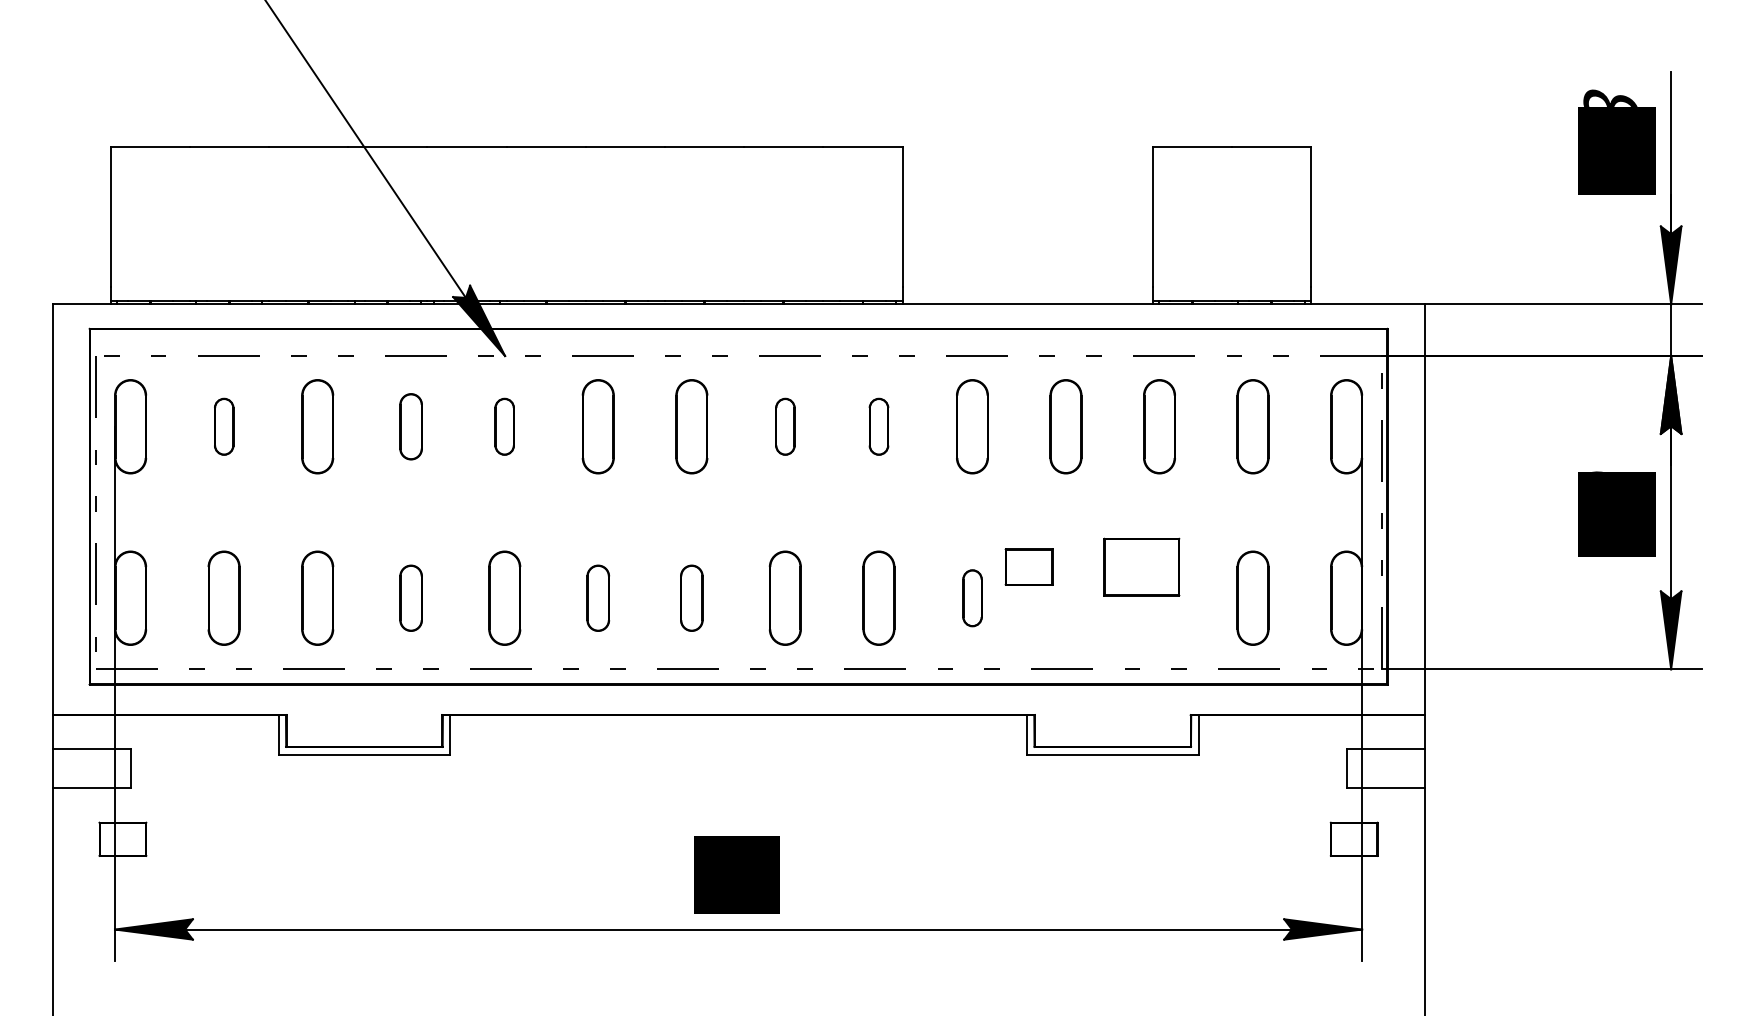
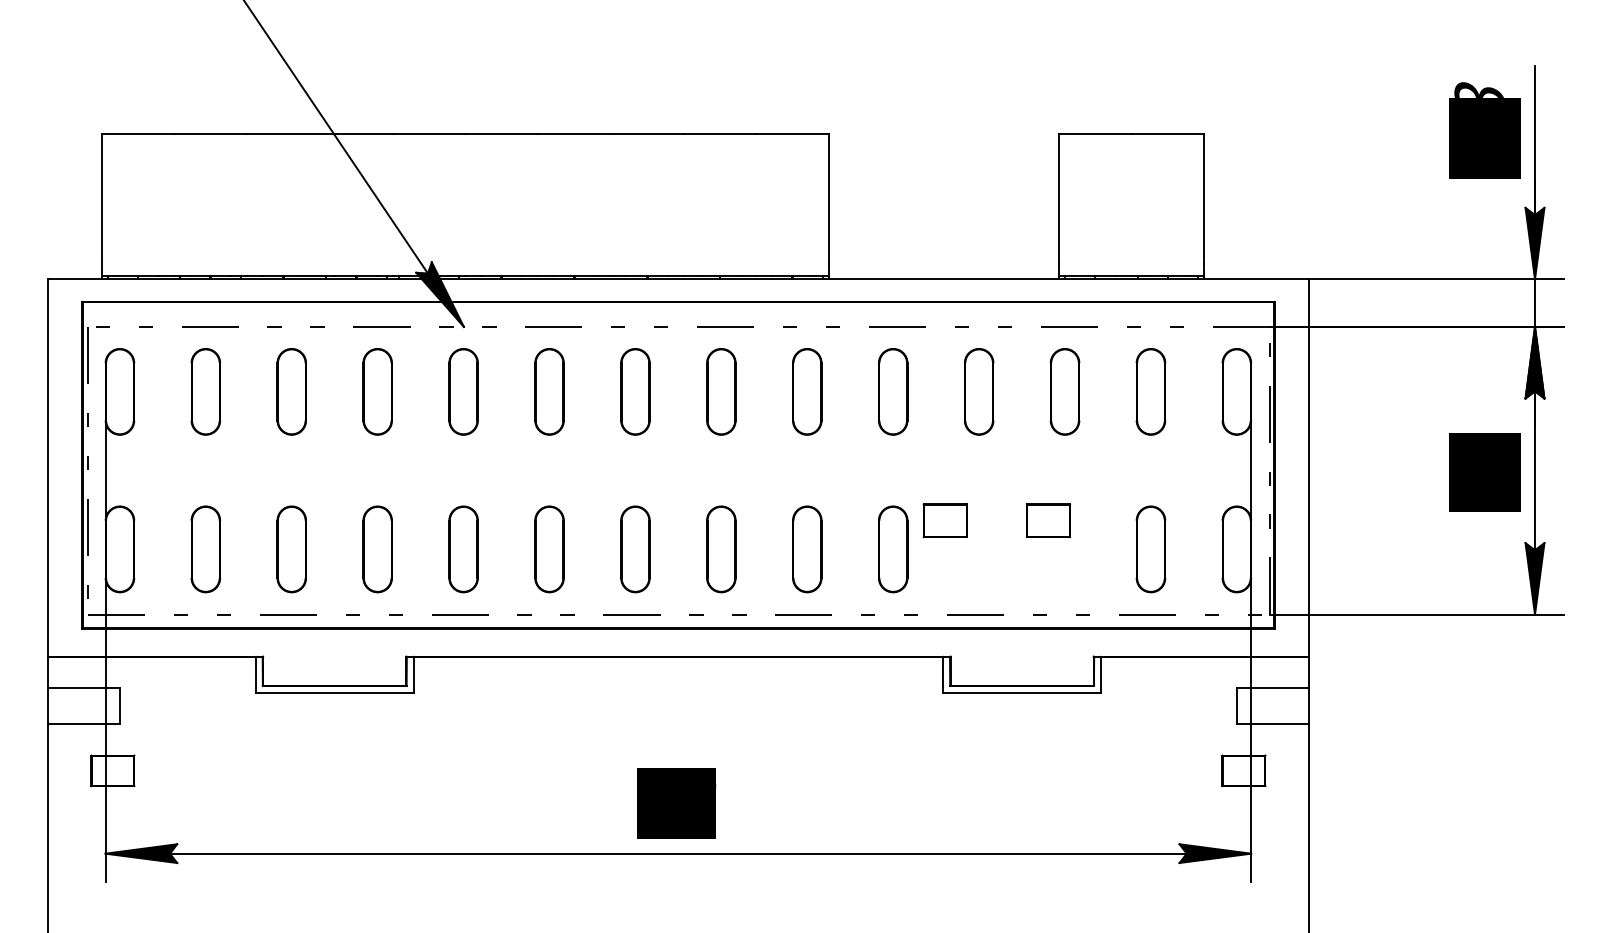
part: (223, 426) -> (205, 391), size x1.67
part: (410, 426) -> (377, 391), size x1.43
part: (504, 426) -> (463, 391), size x1.67
part: (785, 426) -> (721, 391), size x1.67
part: (879, 426) -> (807, 391), size x1.67
part: (1140, 566) -> (1047, 520), size x0.62
part: (410, 598) -> (377, 549), size x1.43
part: (598, 598) -> (549, 549), size x1.43
part: (691, 598) -> (635, 549), size x1.43
part: (972, 598) -> (893, 549), size x1.67

